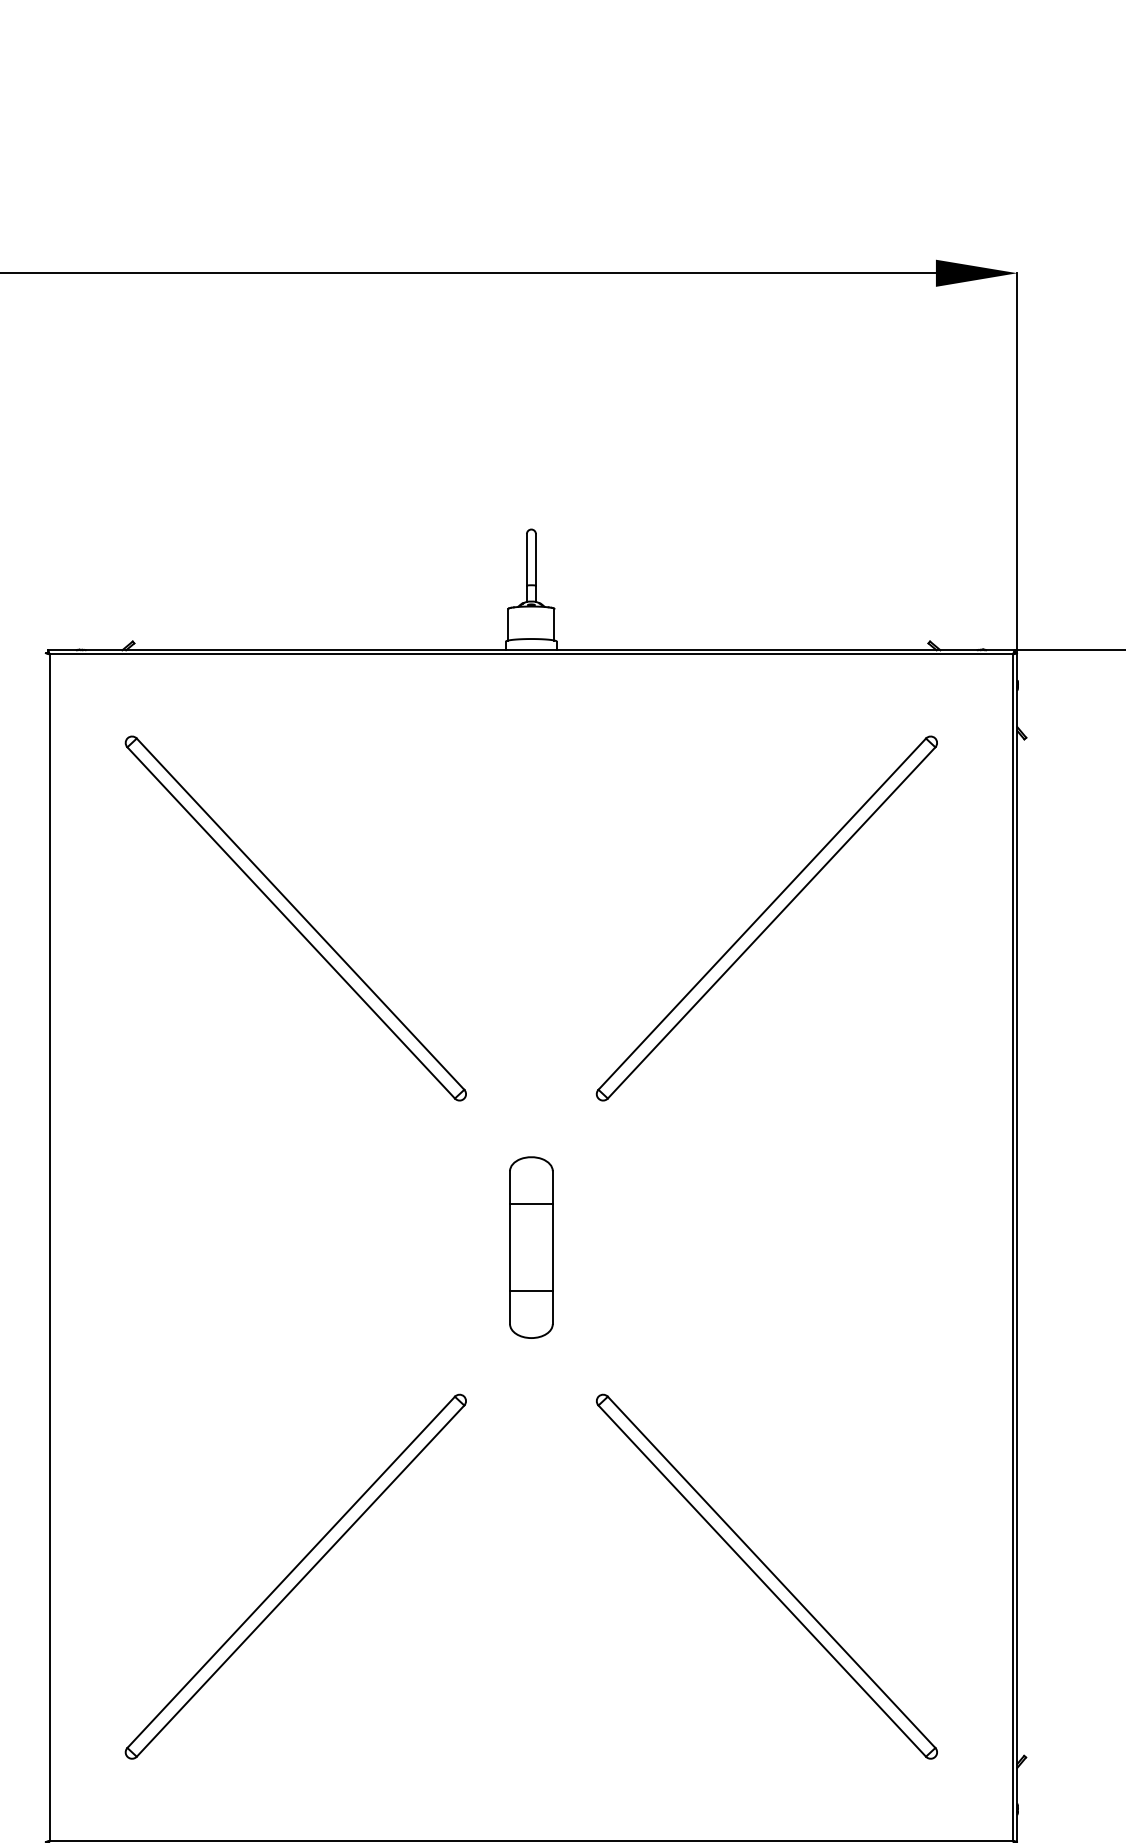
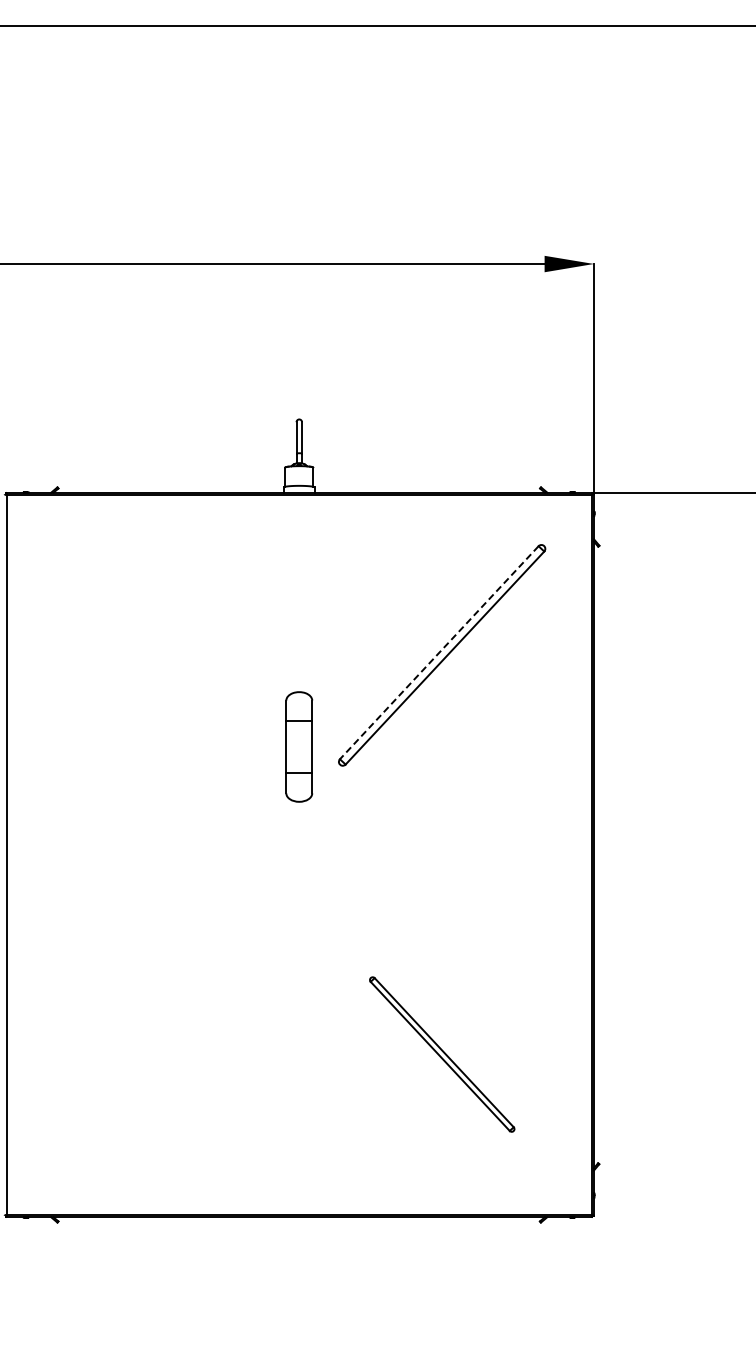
line: (762, 913) -> (439, 652), solid -> dashed
part: (295, 918) -> (156, 655), removed
part: (531, 1246) -> (299, 746), moved
part: (295, 1576) -> (156, 1054), removed
part: (767, 1576) -> (442, 1054), size x0.7

